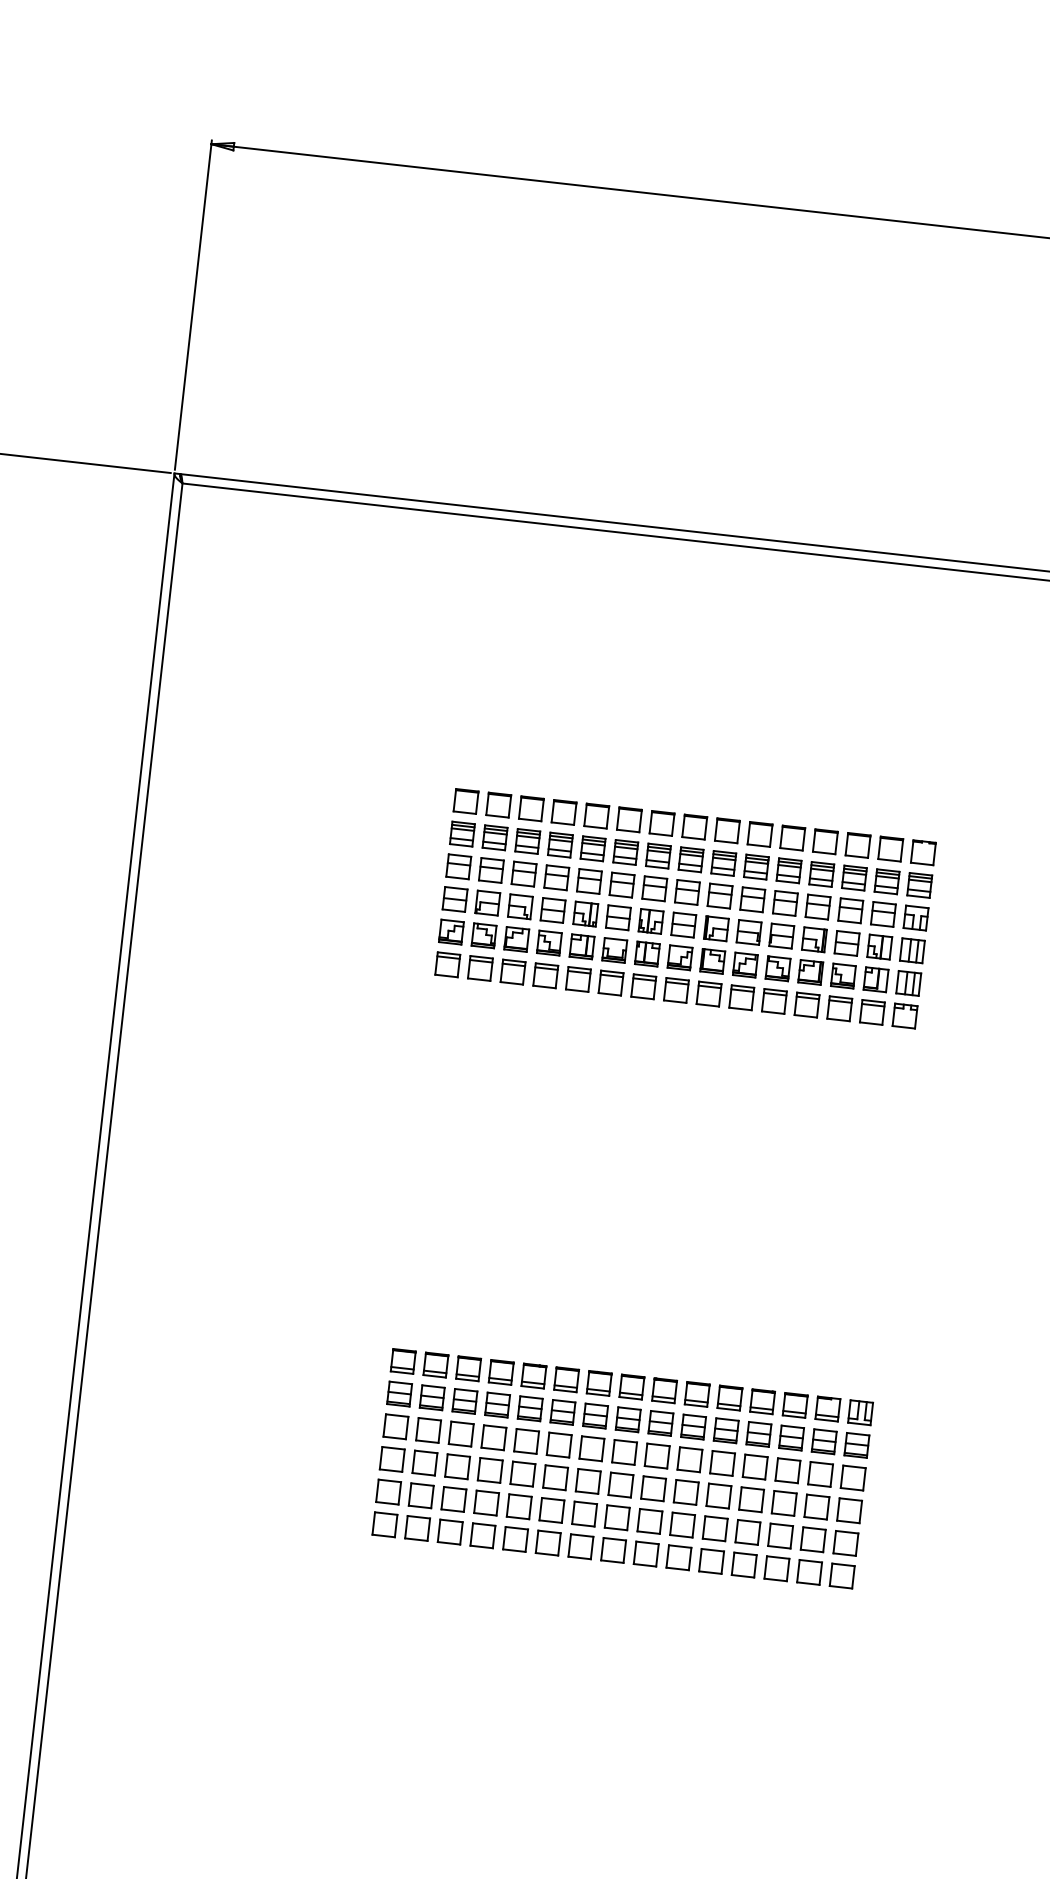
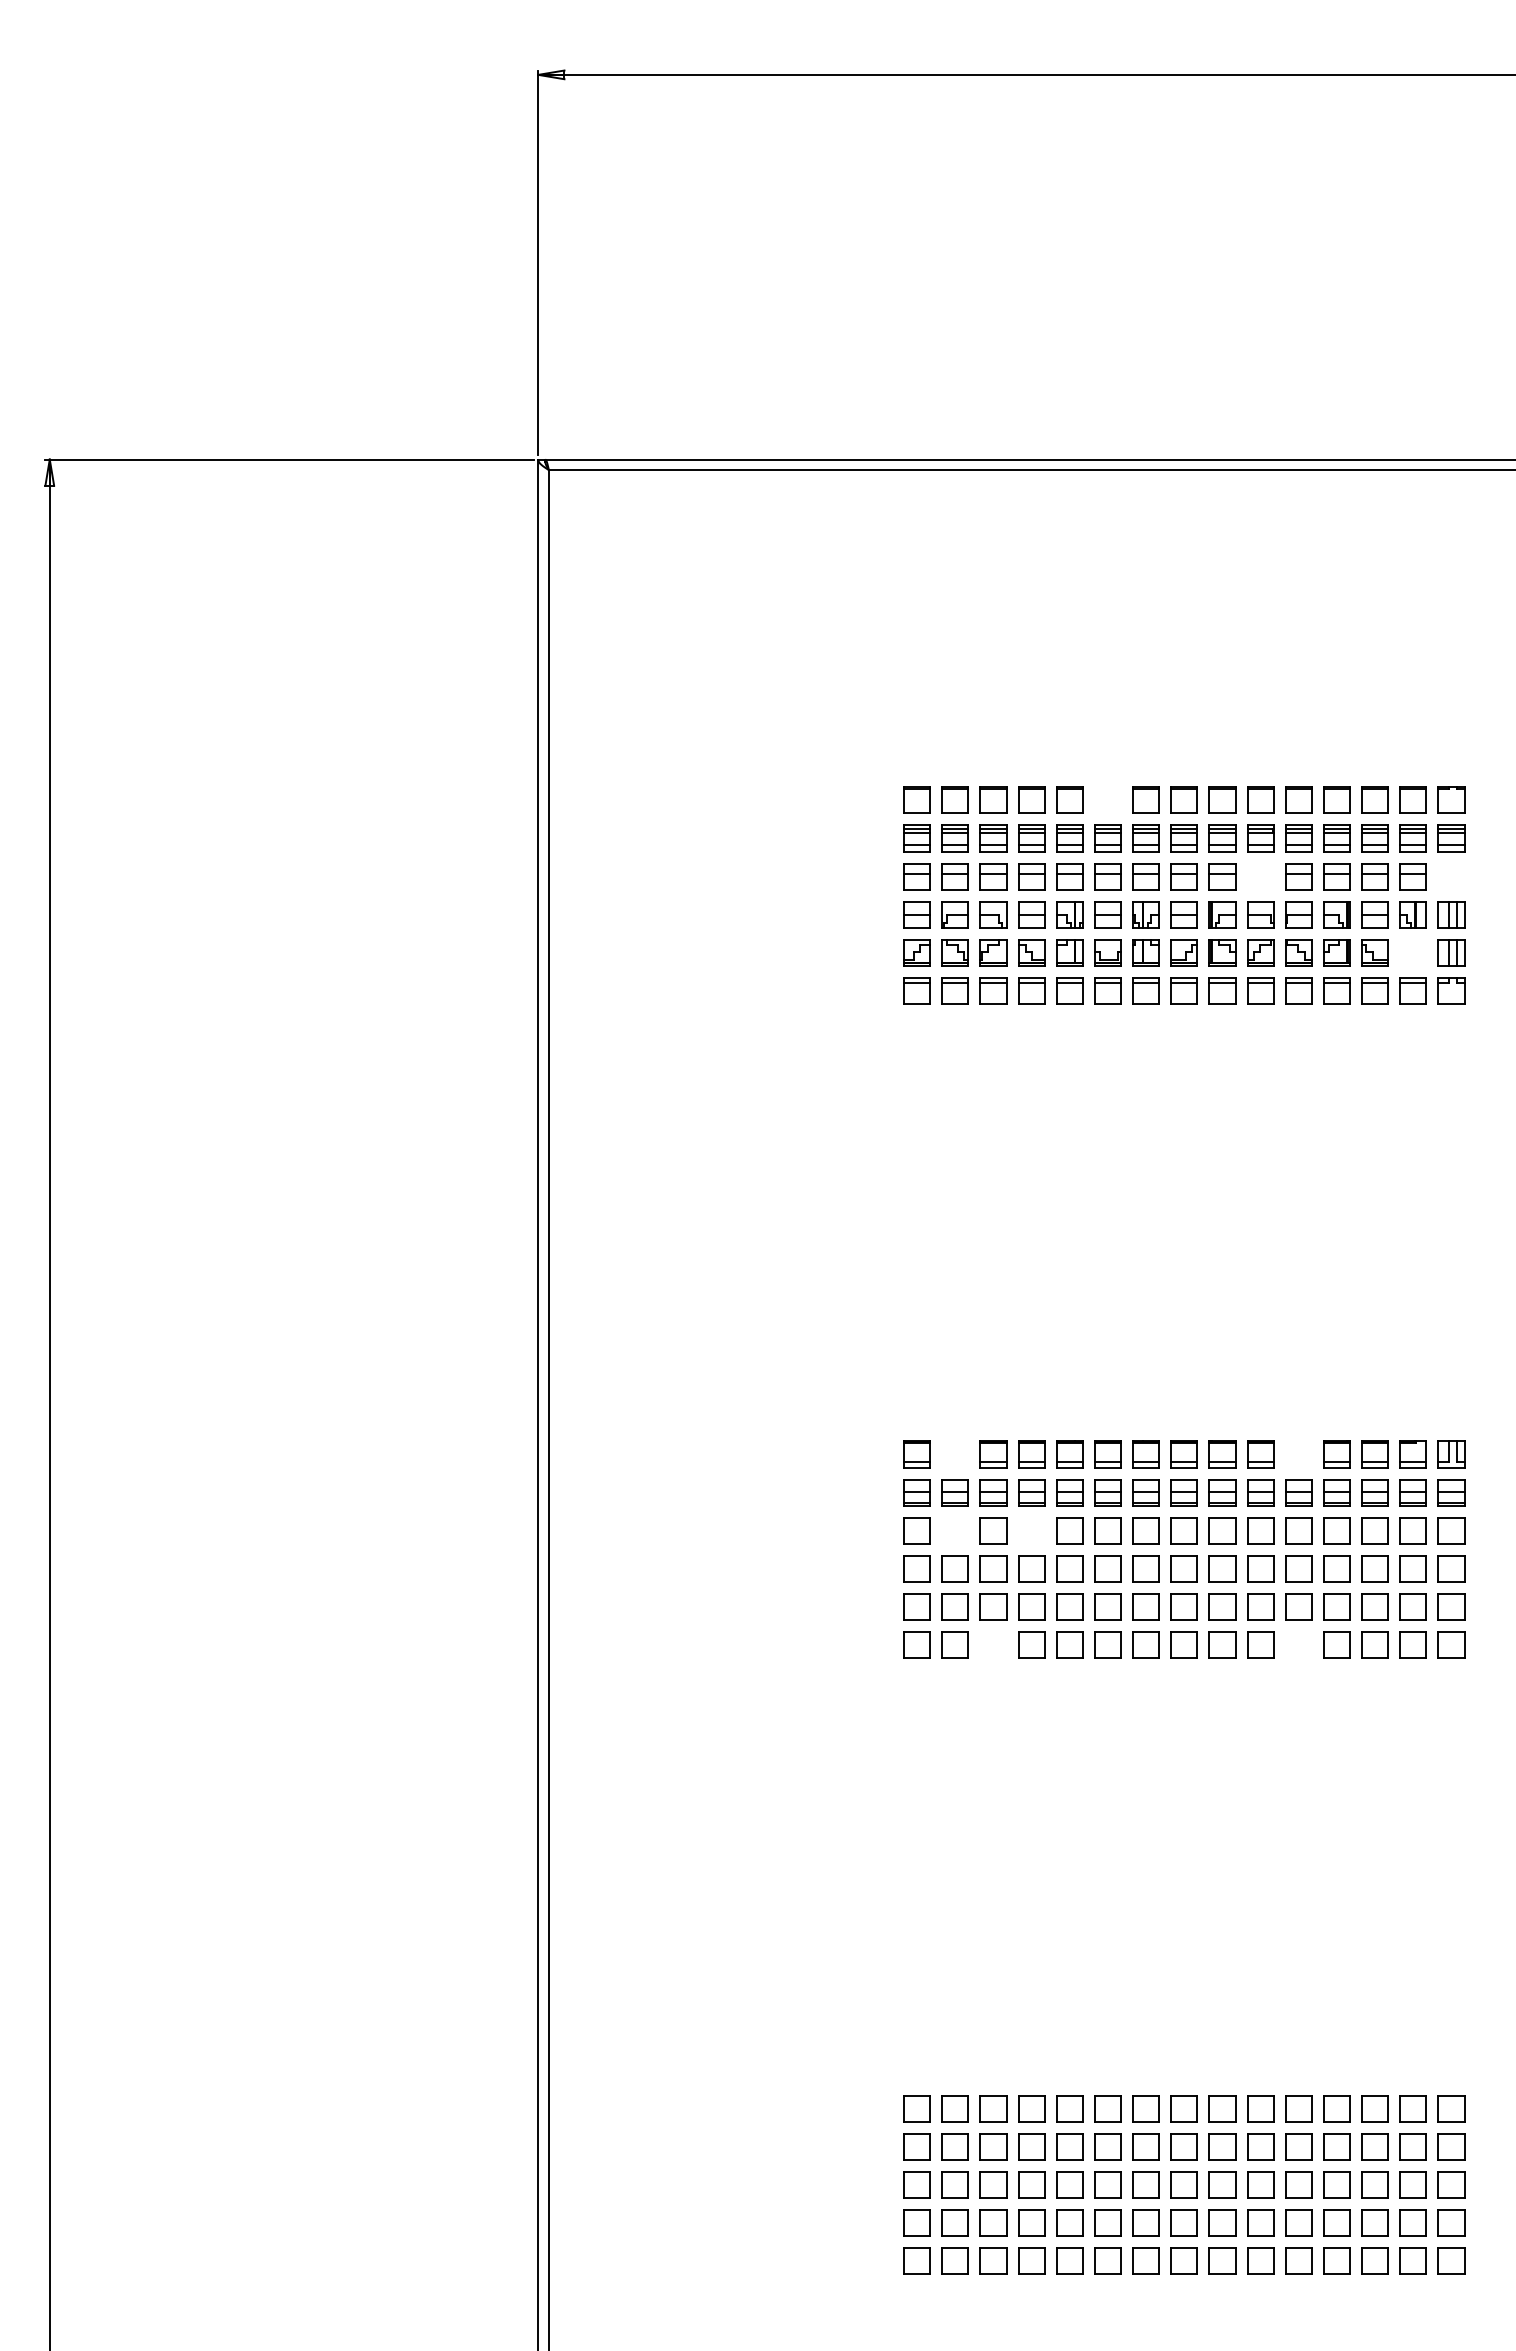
part: (629, 819) -> (1107, 799), removed
part: (752, 899) -> (1260, 876), removed
part: (916, 918) -> (1451, 876), removed
part: (875, 979) -> (1412, 952), removed
part: (435, 1365) -> (954, 1454), removed
part: (729, 1398) -> (1298, 1454), removed
part: (427, 1430) -> (954, 1530), removed
part: (493, 1437) -> (1031, 1530), removed
part: (450, 1531) -> (993, 1644), removed
part: (711, 1560) -> (1298, 1644), removed

